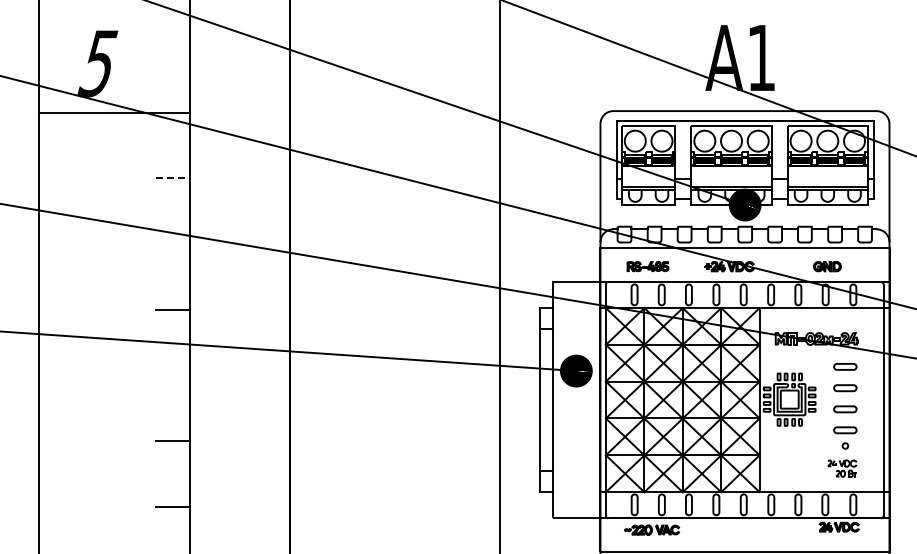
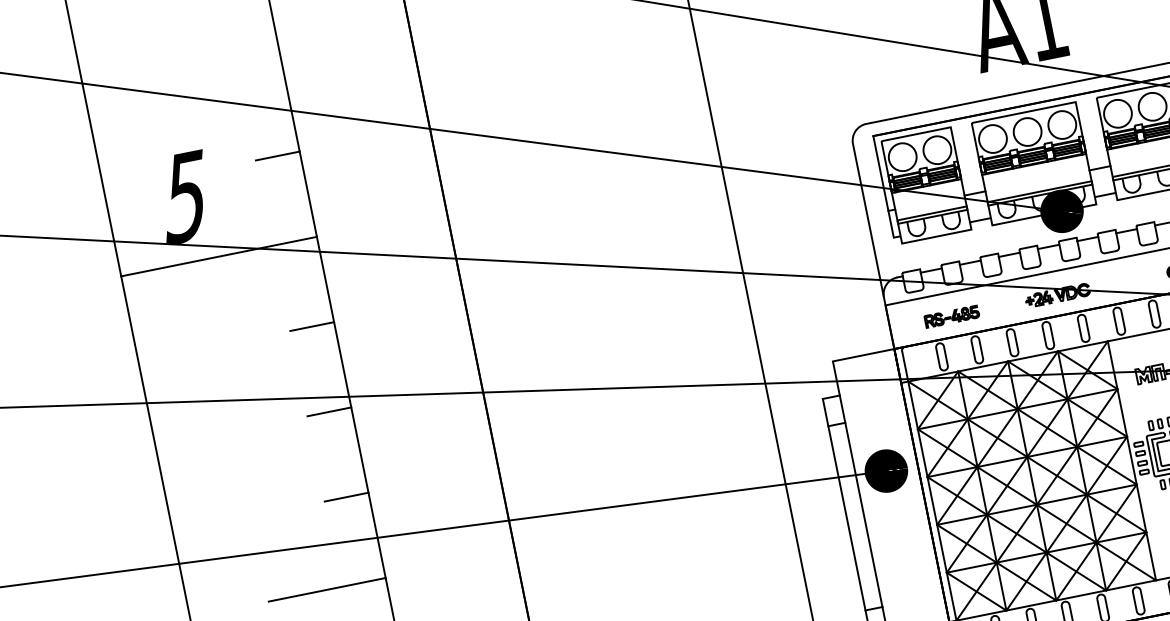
line: (172, 47) -> (277, 156), added
line: (172, 178) -> (311, 326), dashed -> solid
line: (172, 244) -> (328, 412), added
line: (144, 375) -> (326, 589), added

